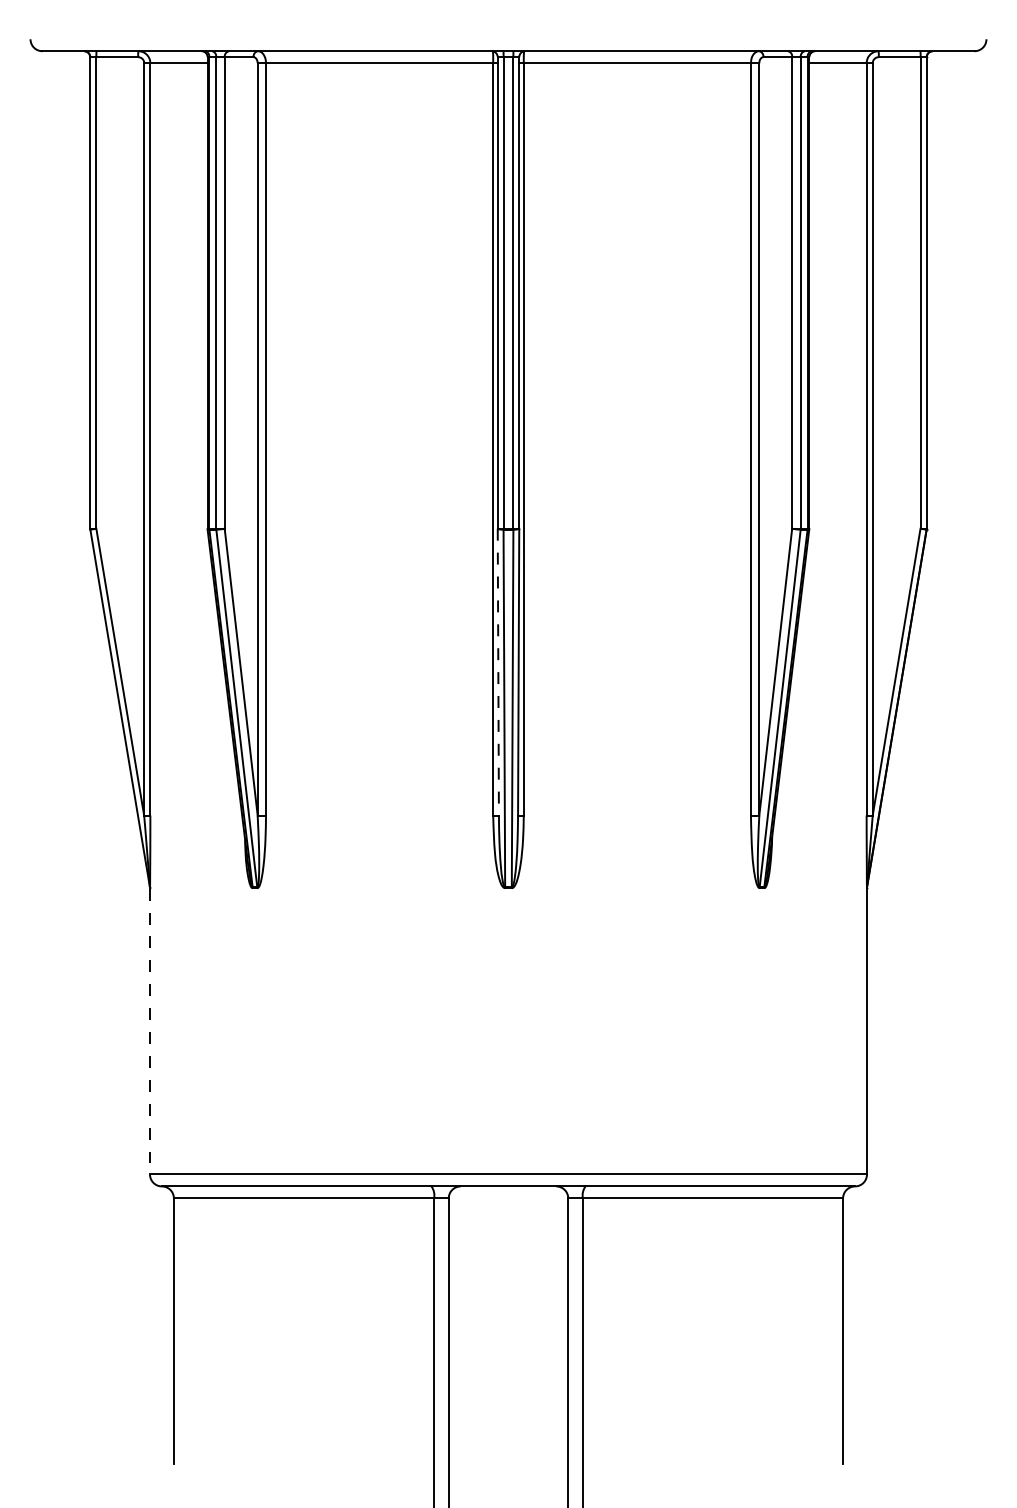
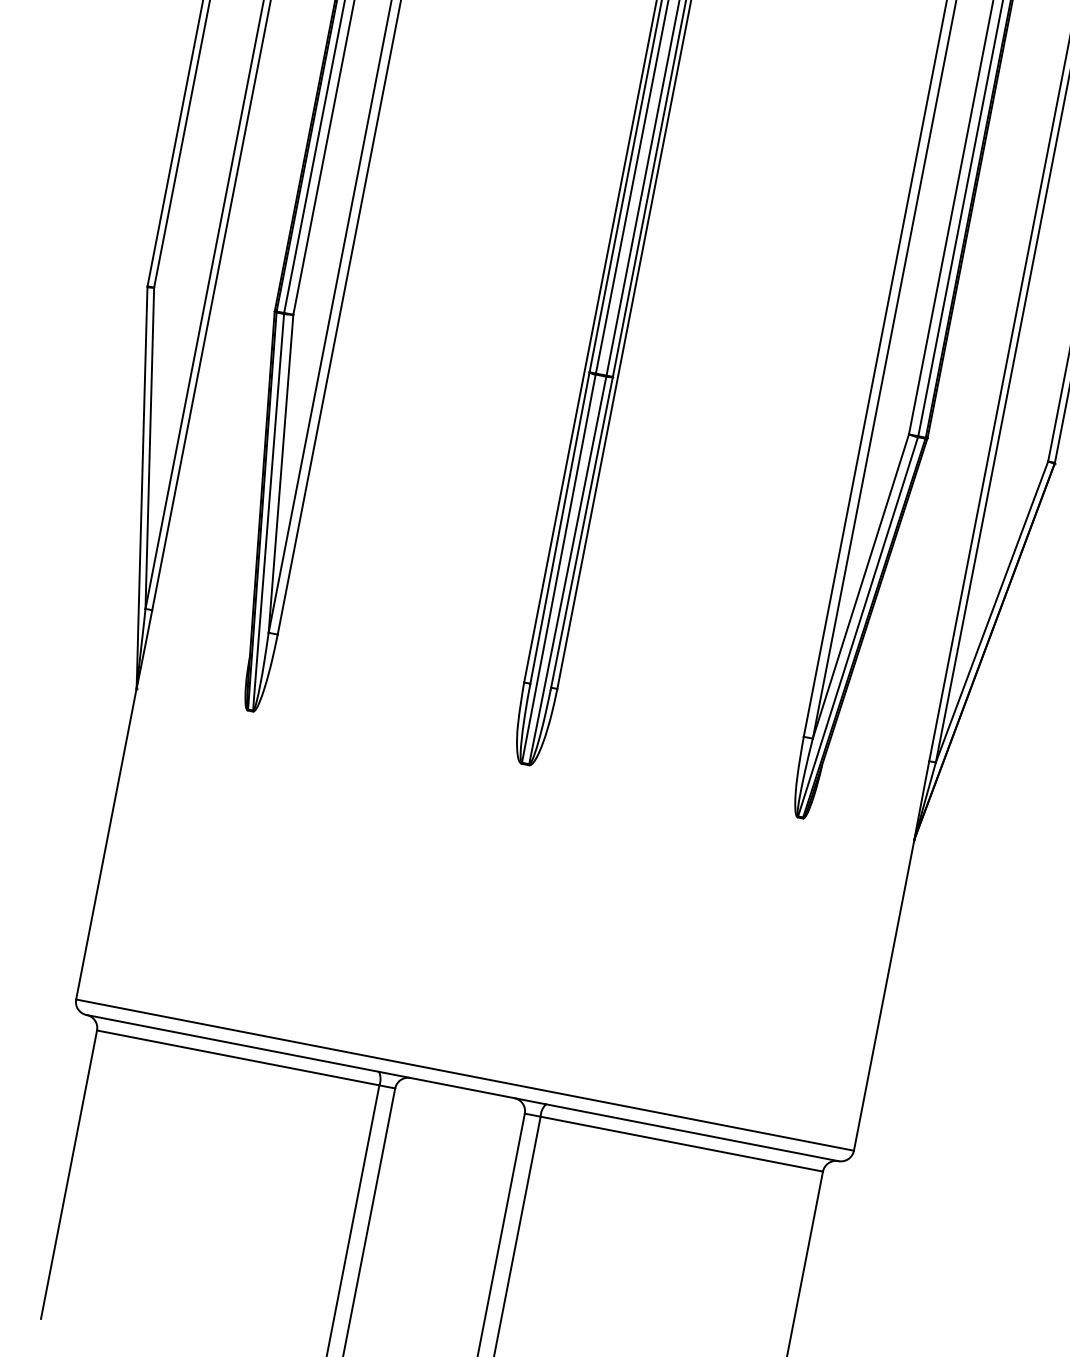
line: (498, 673) -> (559, 529), dashed -> solid
line: (150, 1031) -> (106, 844), dashed -> solid

